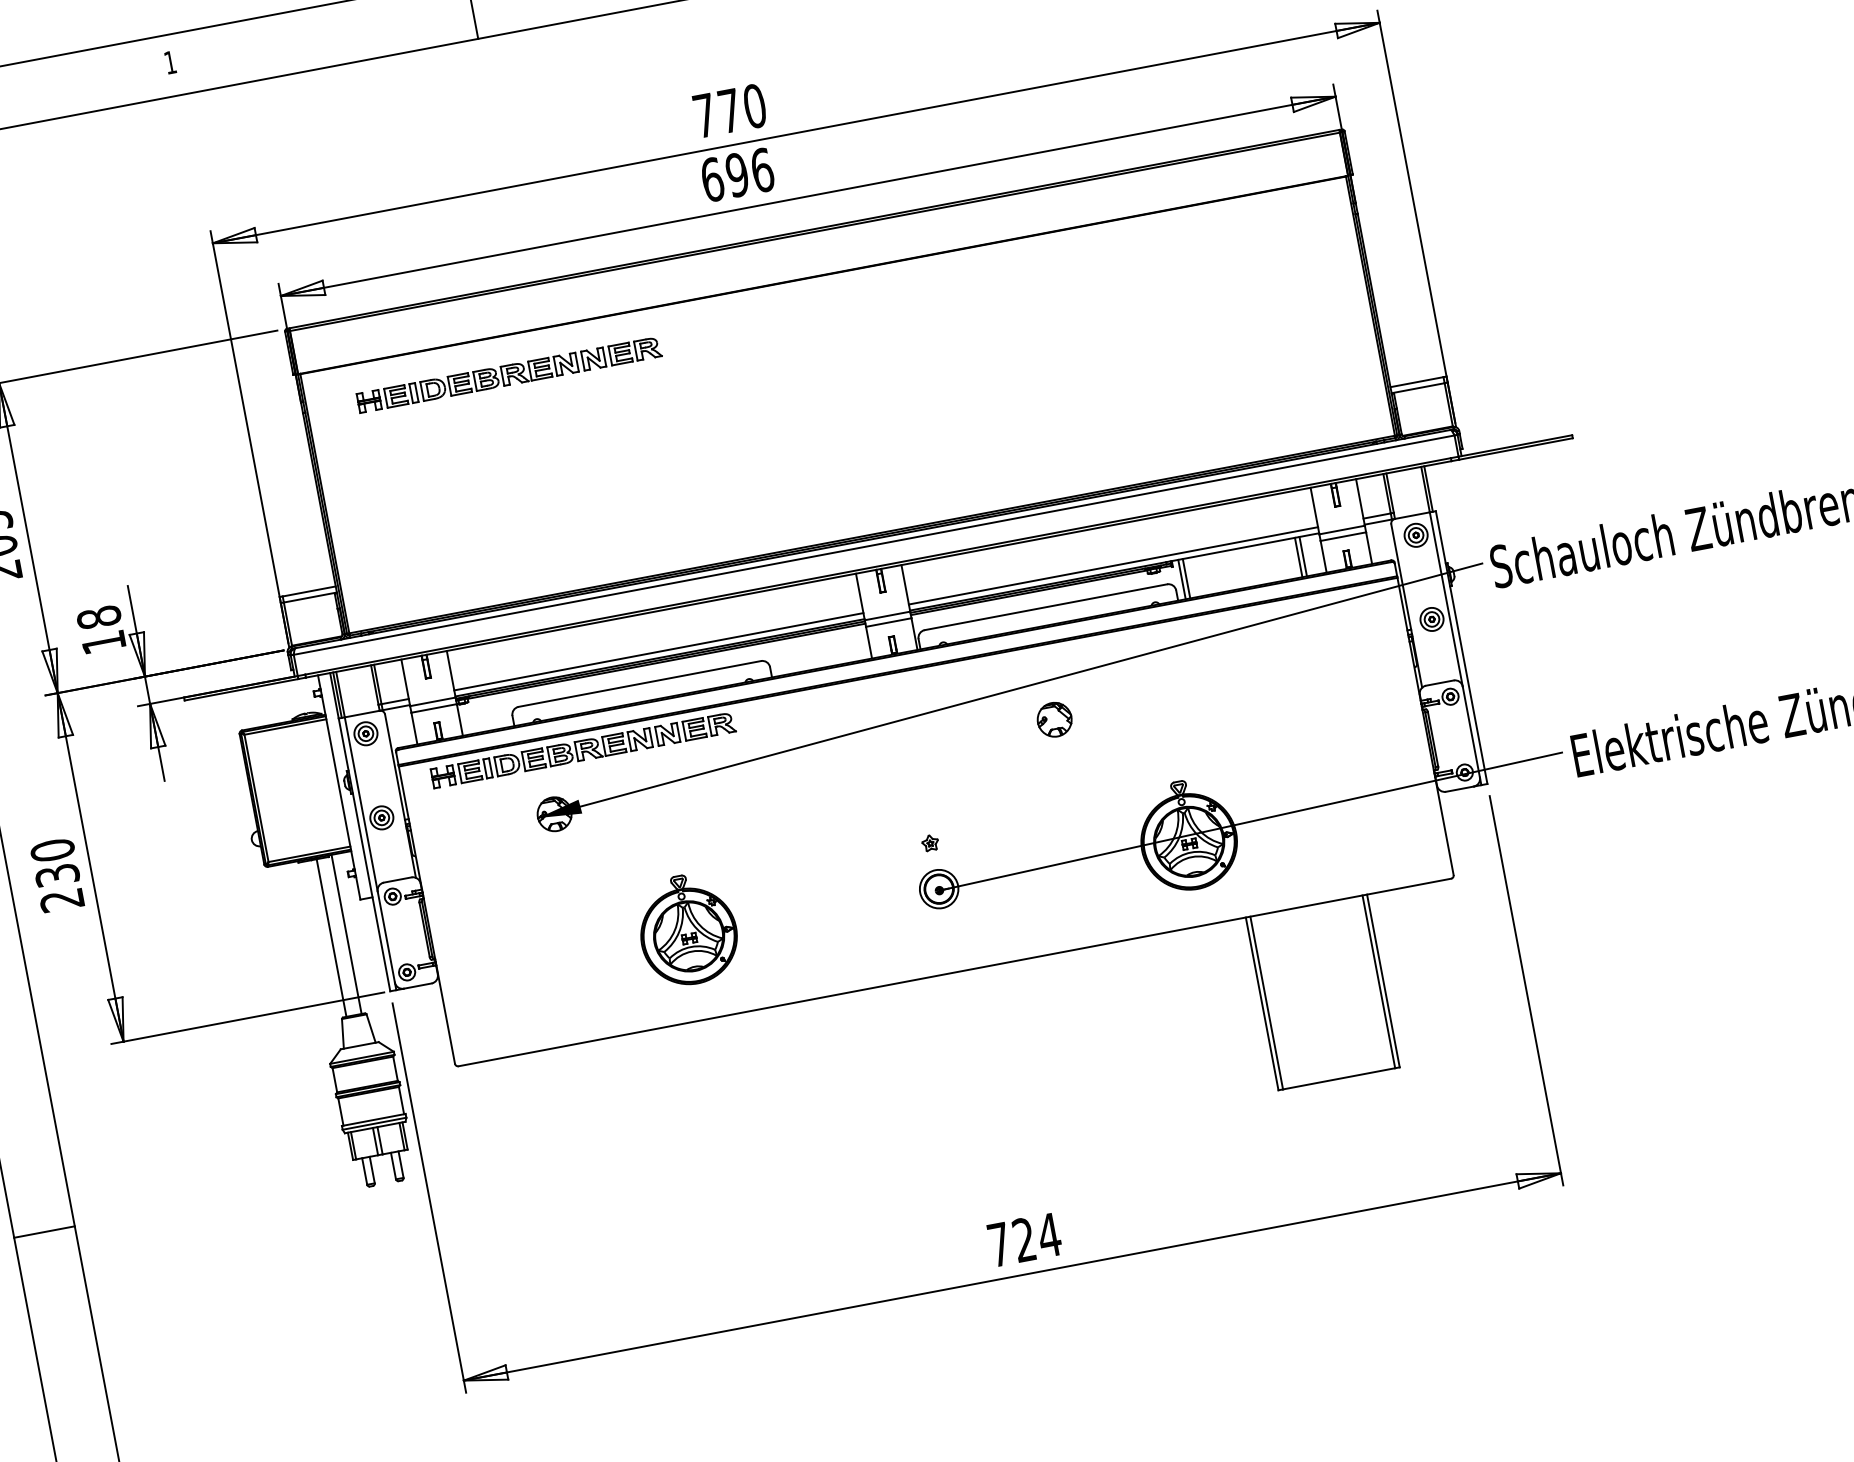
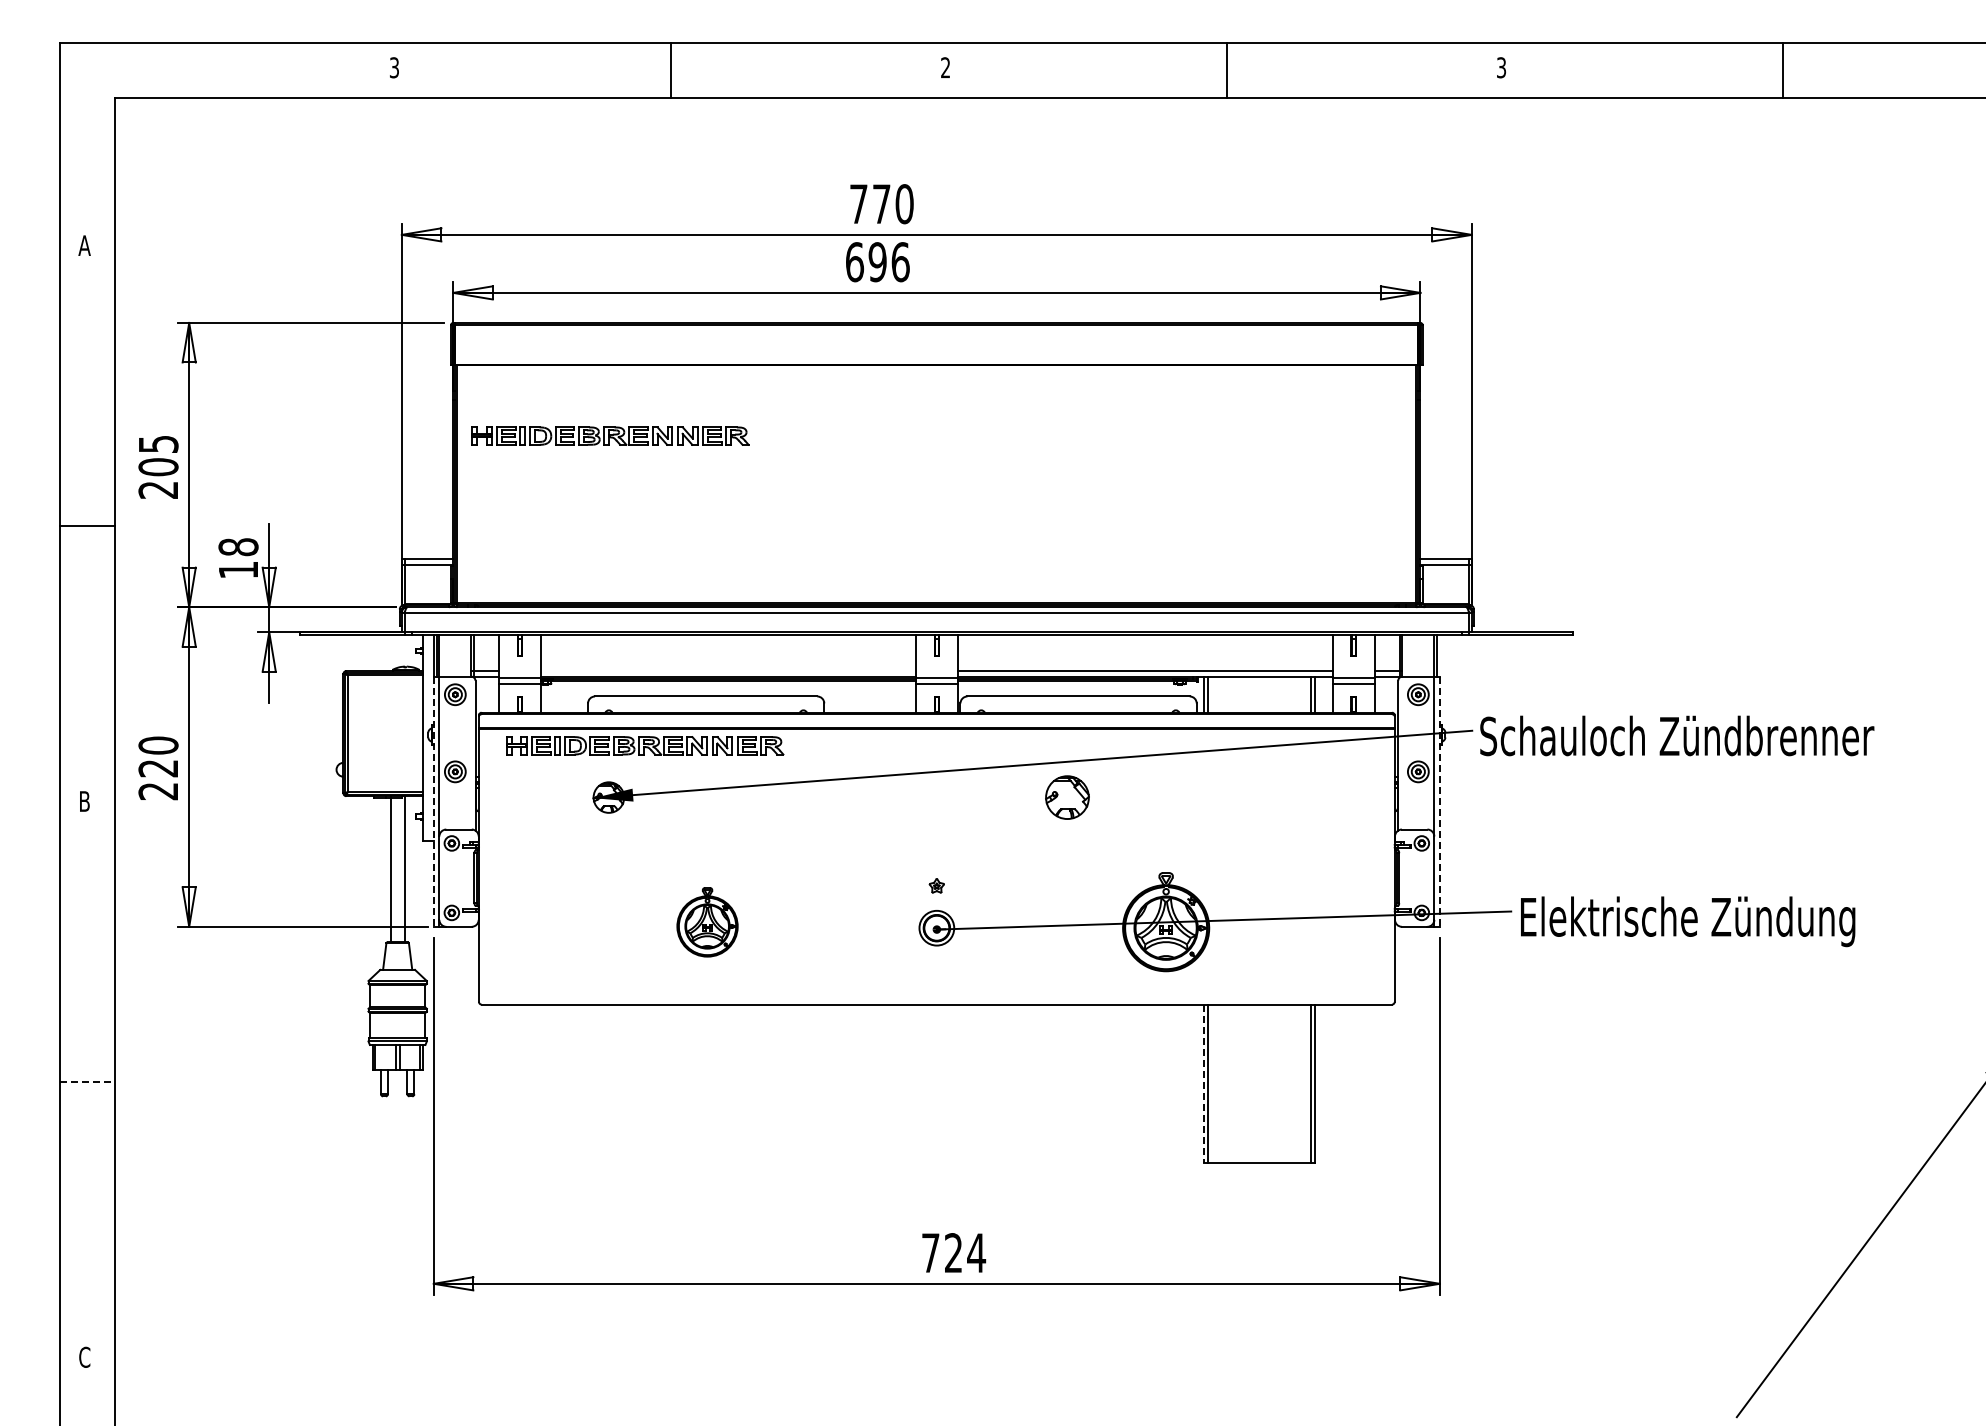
text: (170, 62) -> (394, 67), 1 -> 3
part: (509, 374) -> (610, 435), moved
line: (1461, 648) -> (1439, 802), solid -> dashed
line: (659, 652) -> (728, 671), removed
part: (1054, 719) -> (1067, 797), size x1.4
line: (364, 855) -> (433, 802), solid -> dashed
text: (57, 875) -> (158, 768), 230 -> 220
part: (687, 930) -> (707, 922), size x0.7
line: (1262, 1004) -> (1203, 1084), solid -> dashed
line: (44, 1232) -> (87, 1082), solid -> dashed

